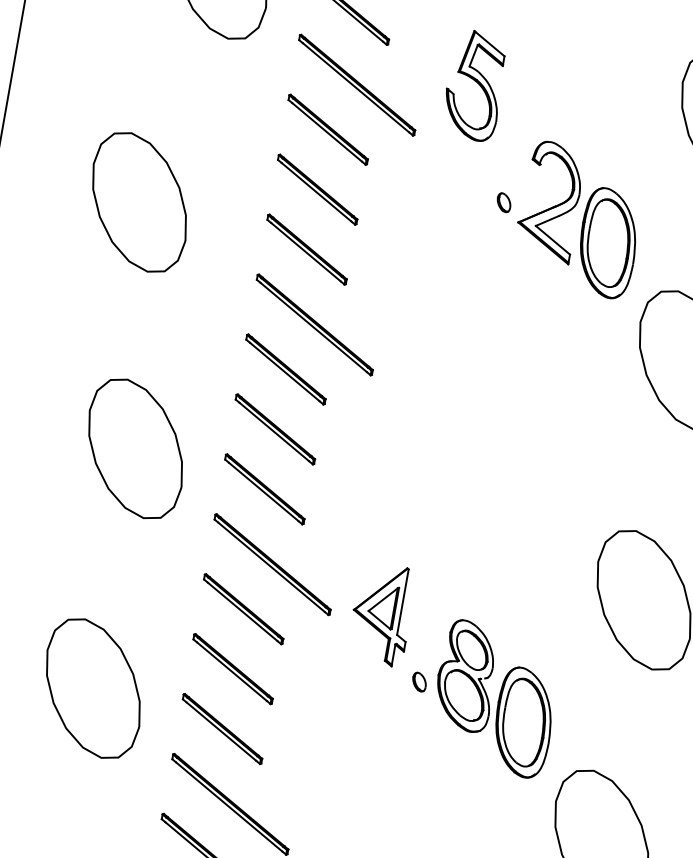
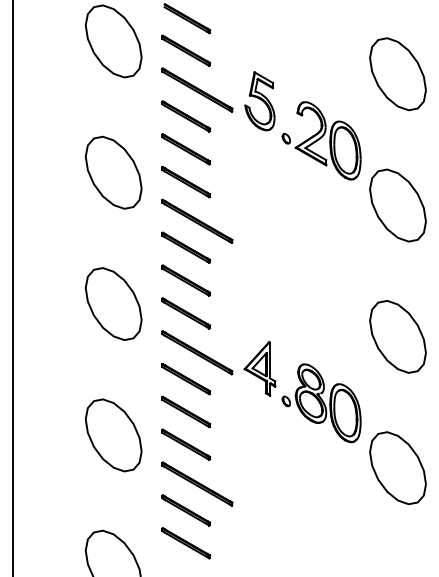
part: (474, 85) -> (259, 101), moved
part: (139, 201) -> (113, 172), moved

